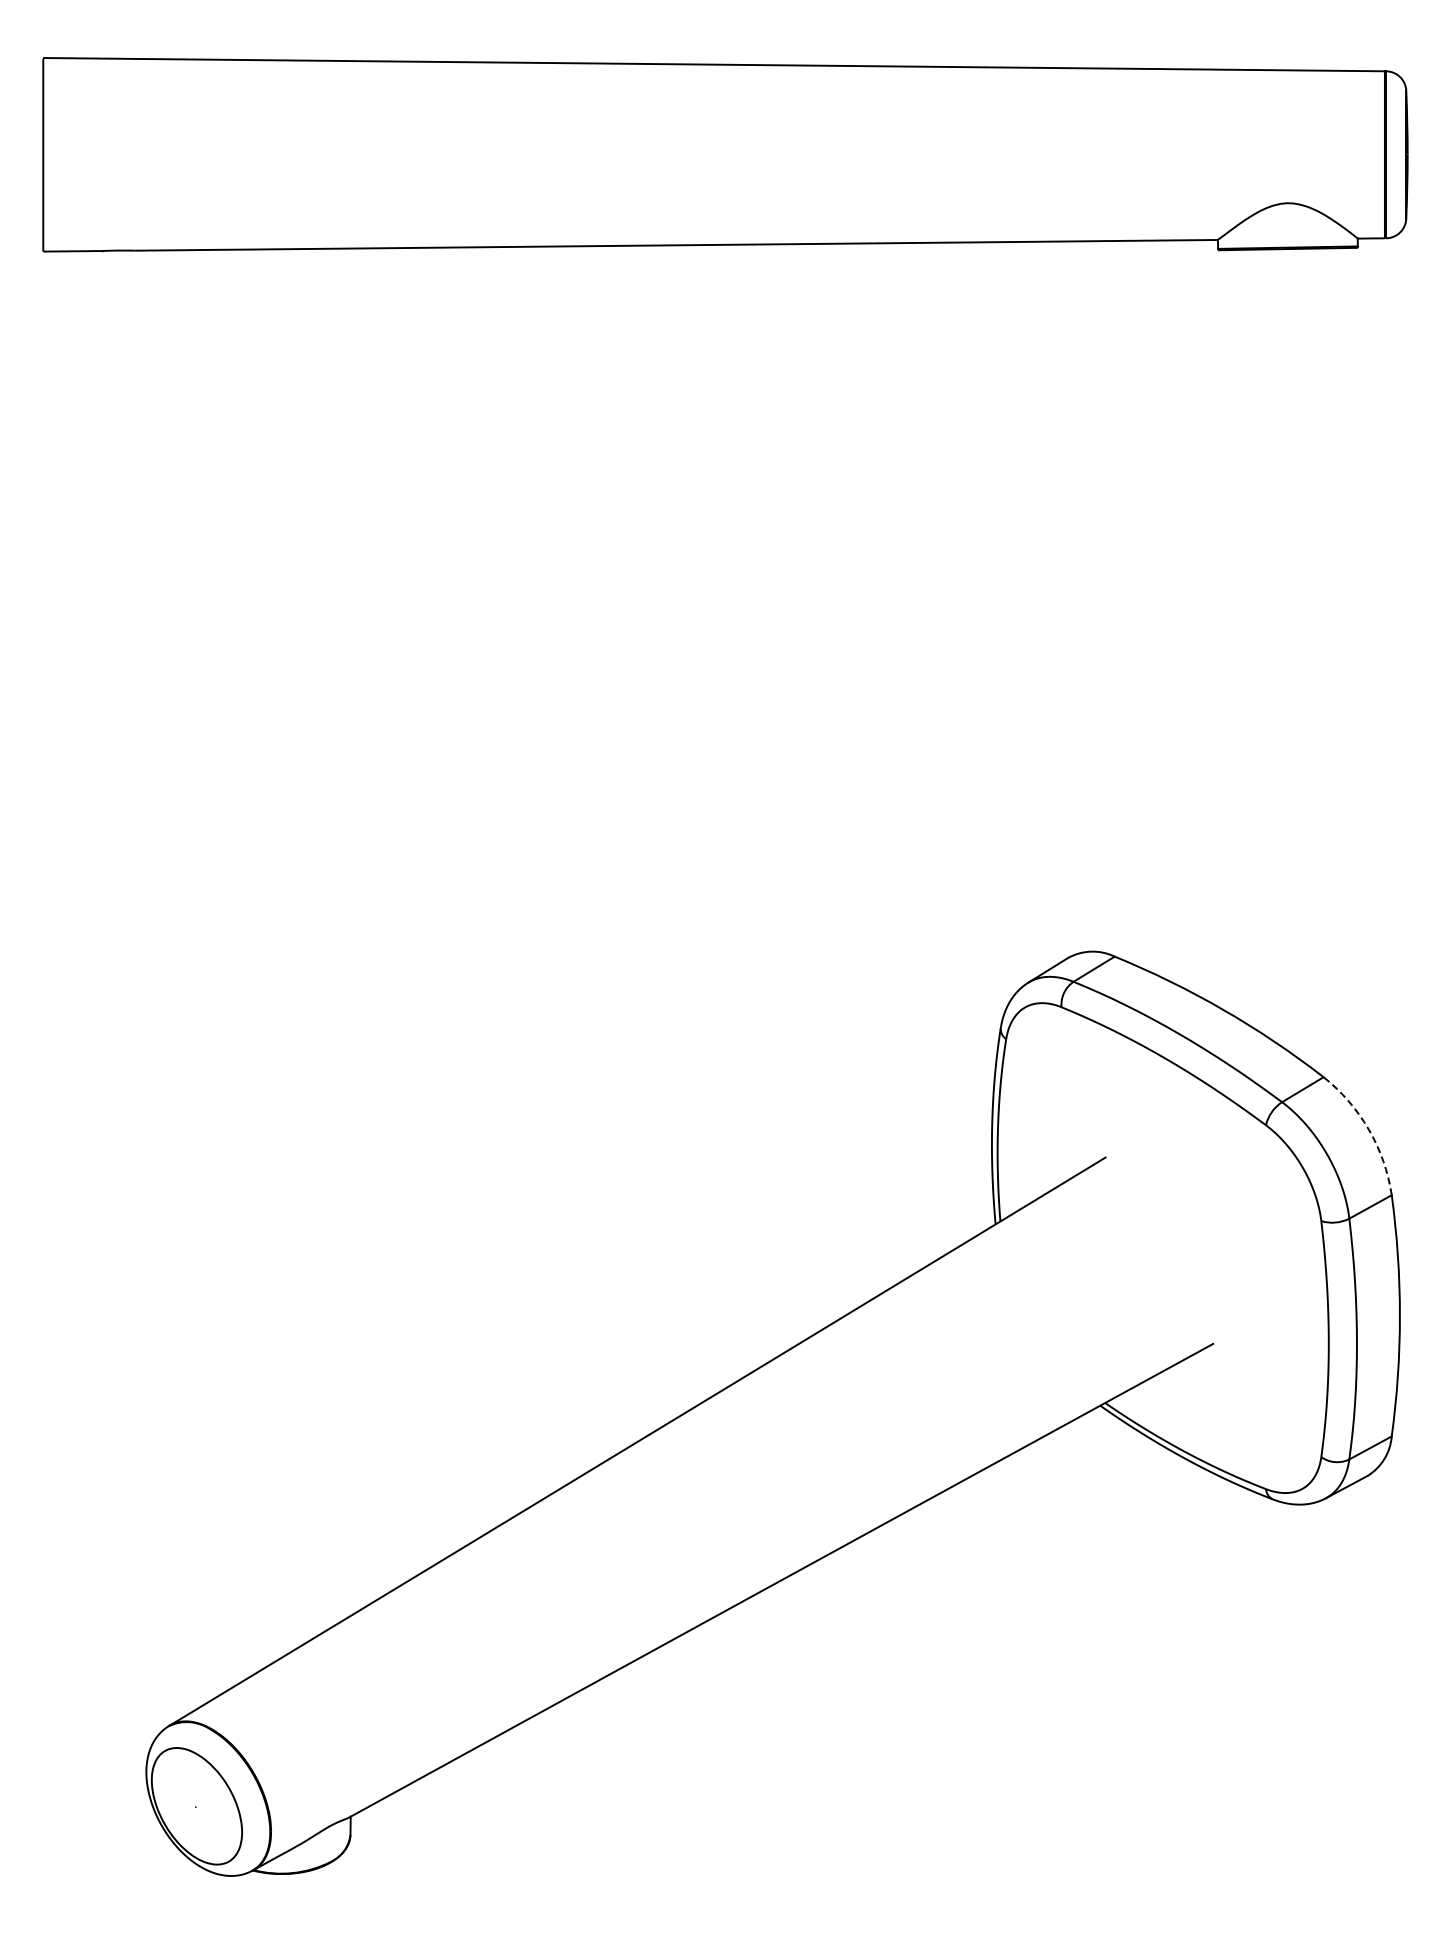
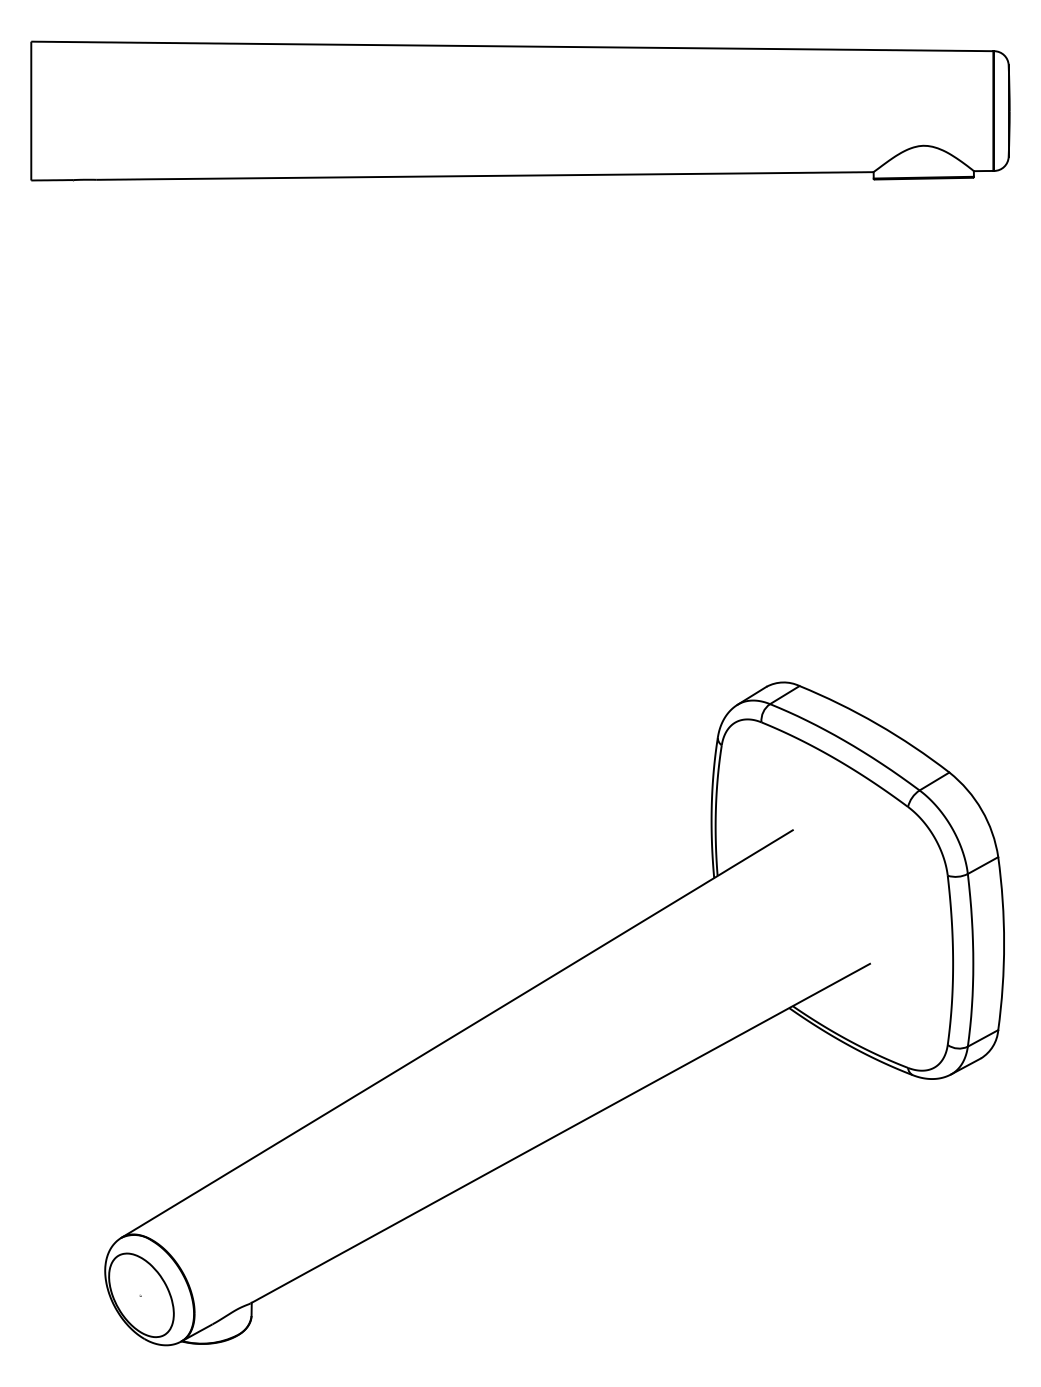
arc: (1368, 1129) -> (981, 810), dashed -> solid

